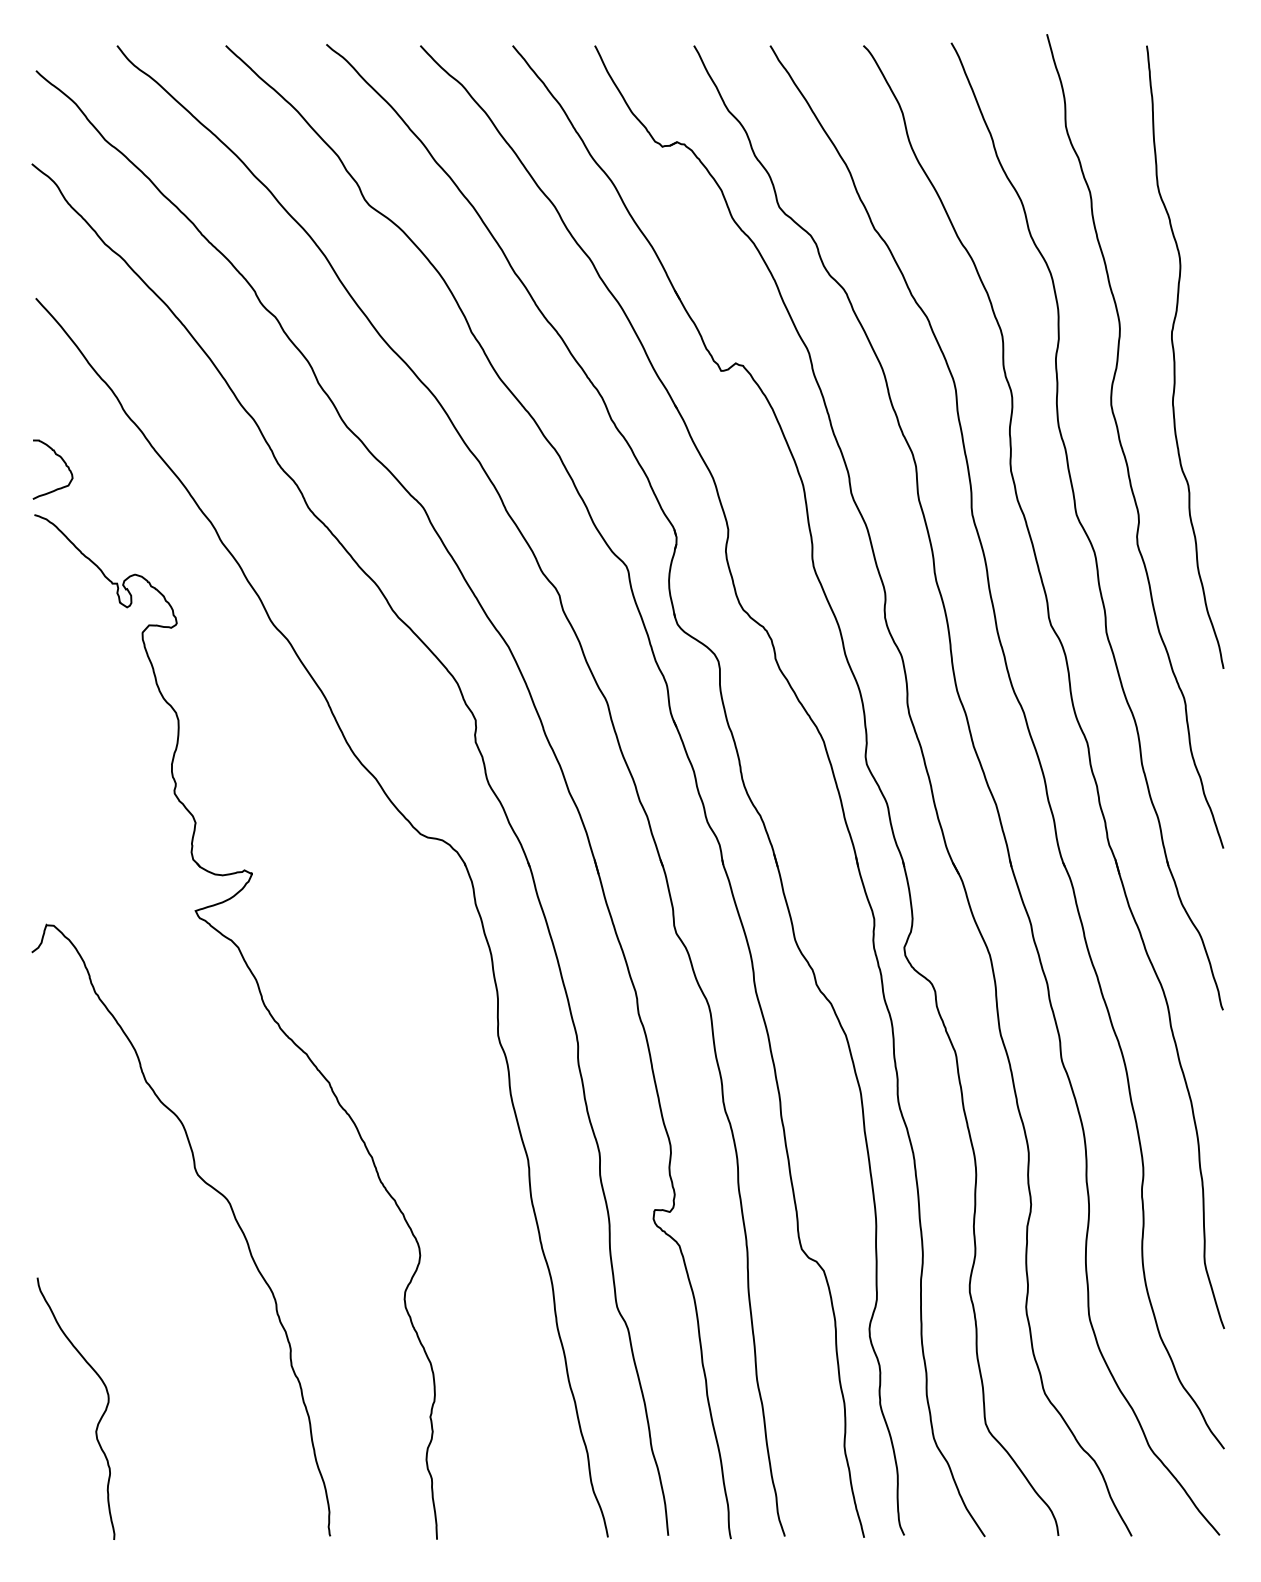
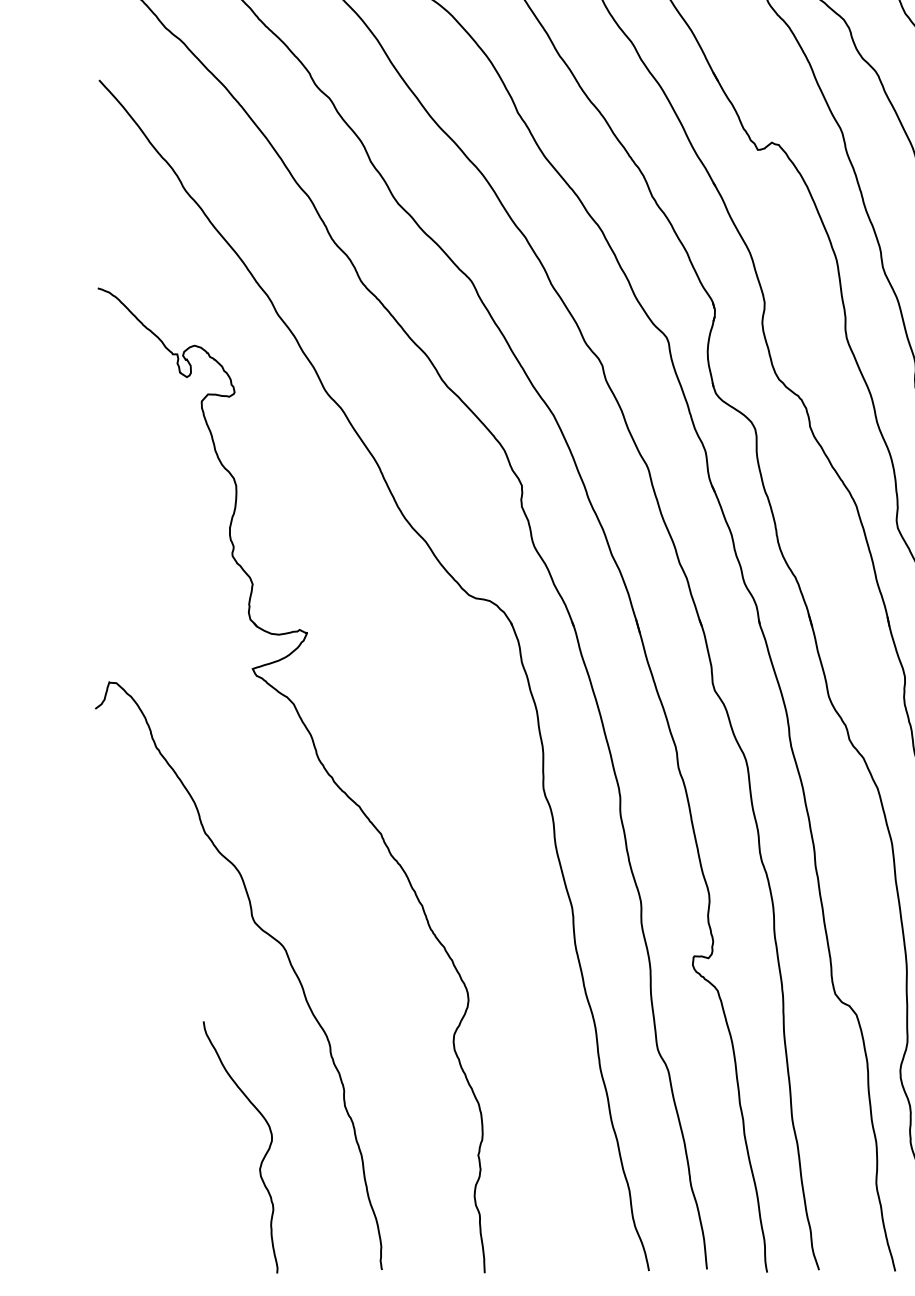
curve: (63, 462) -> (125, 237), removed
curve: (99, 1419) -> (263, 1157), moved

